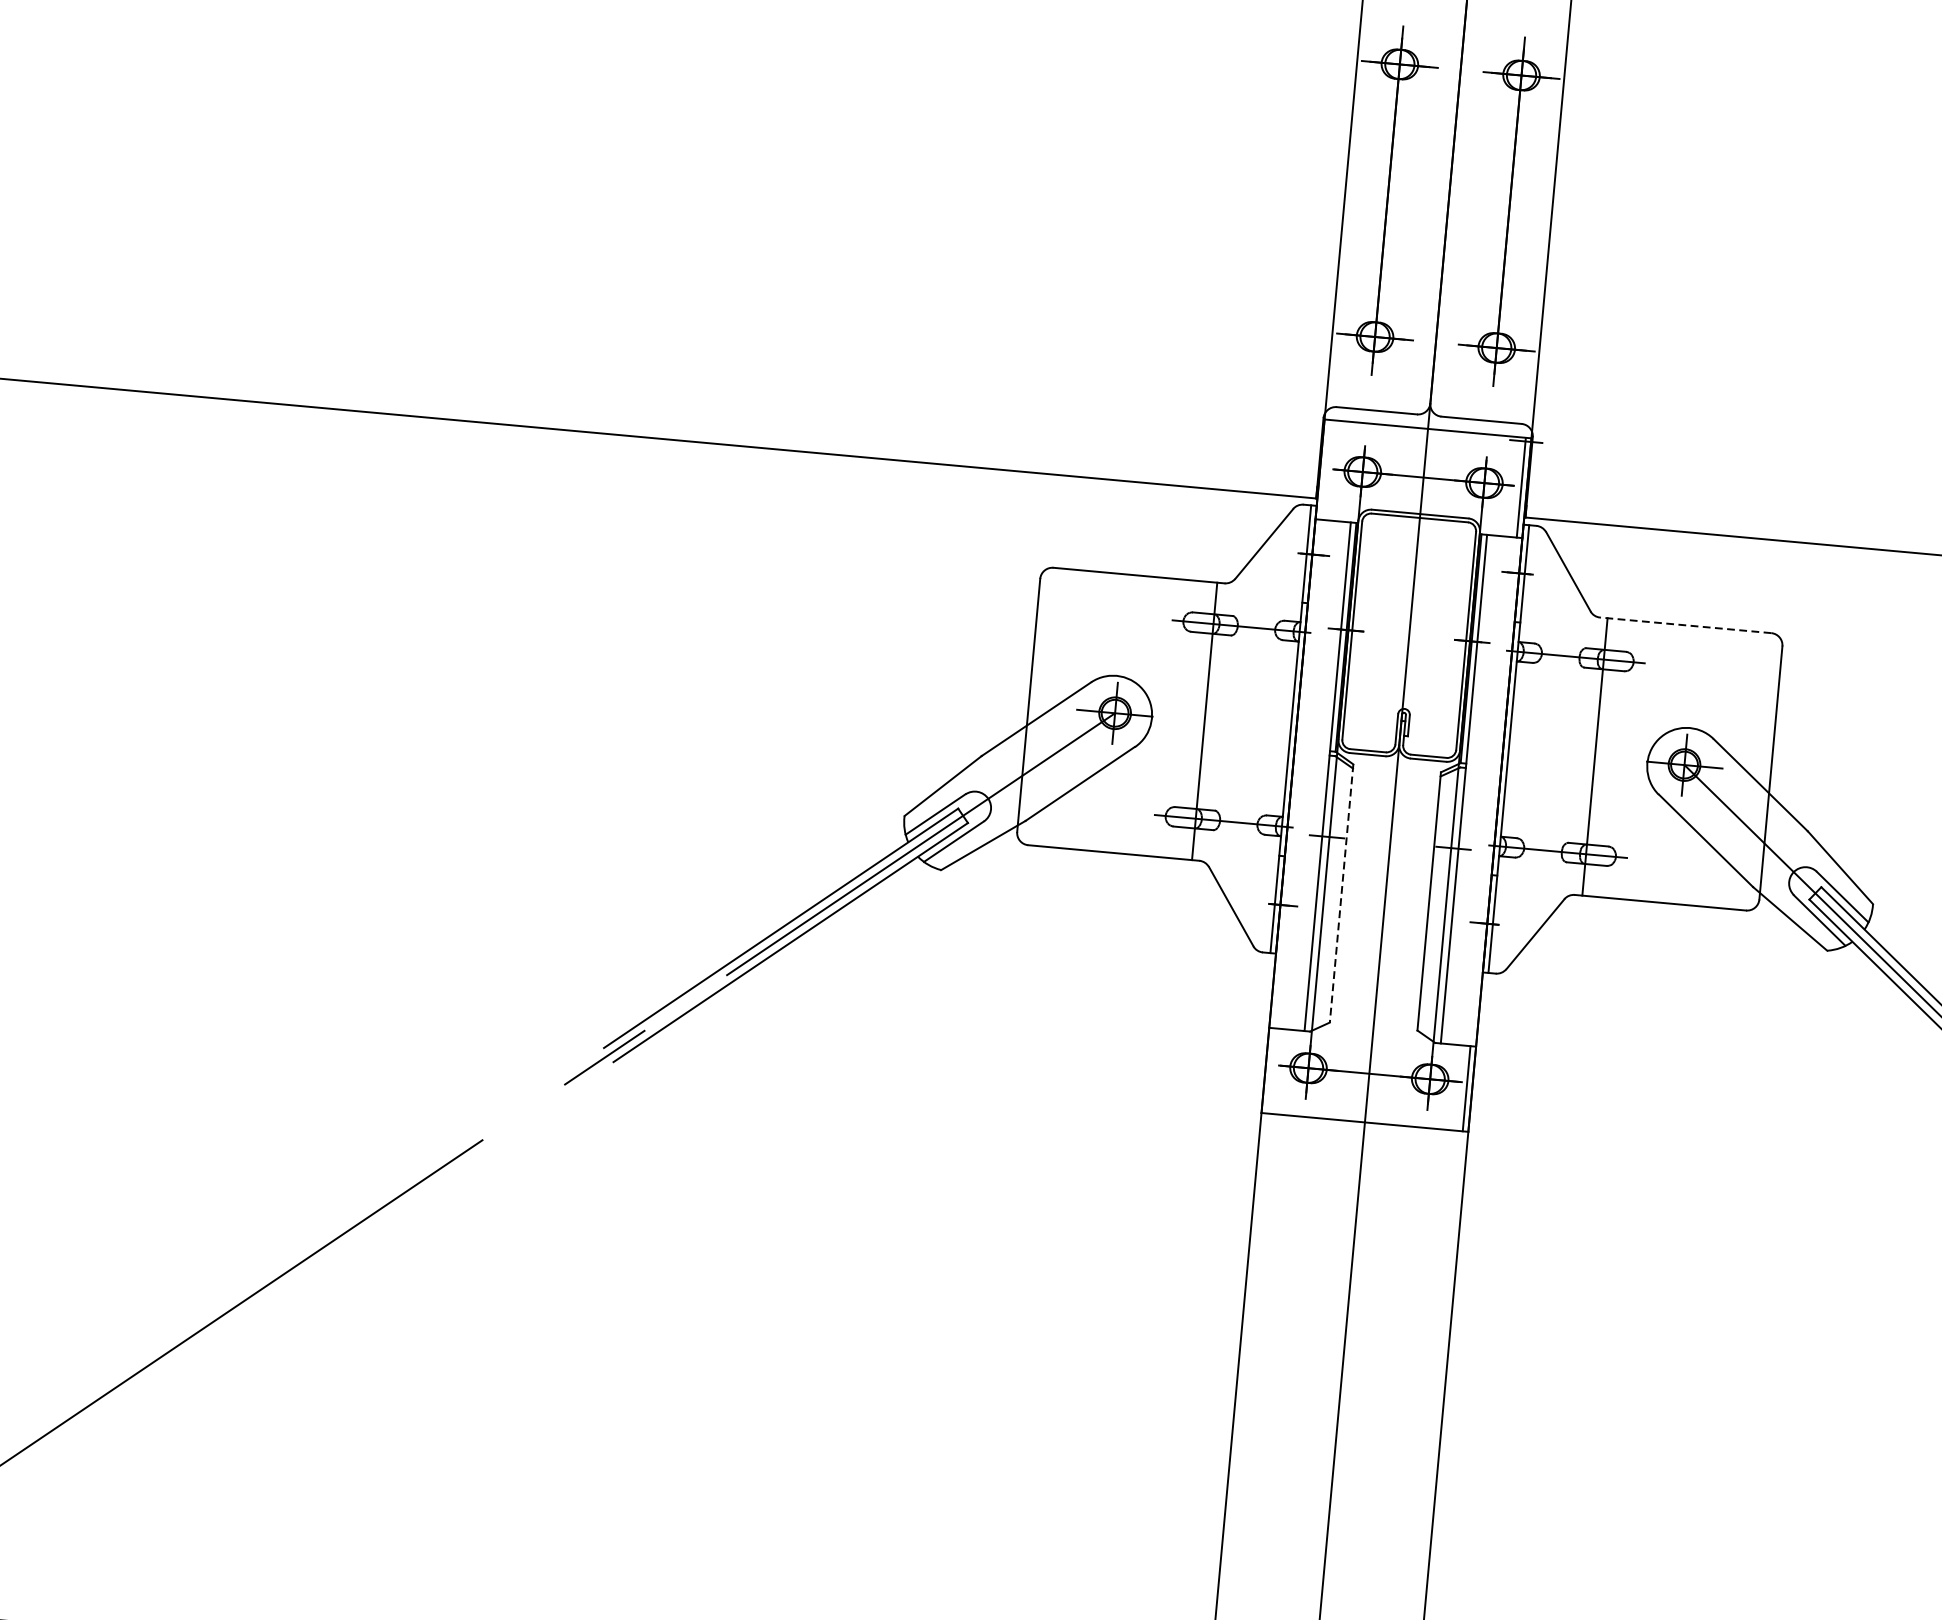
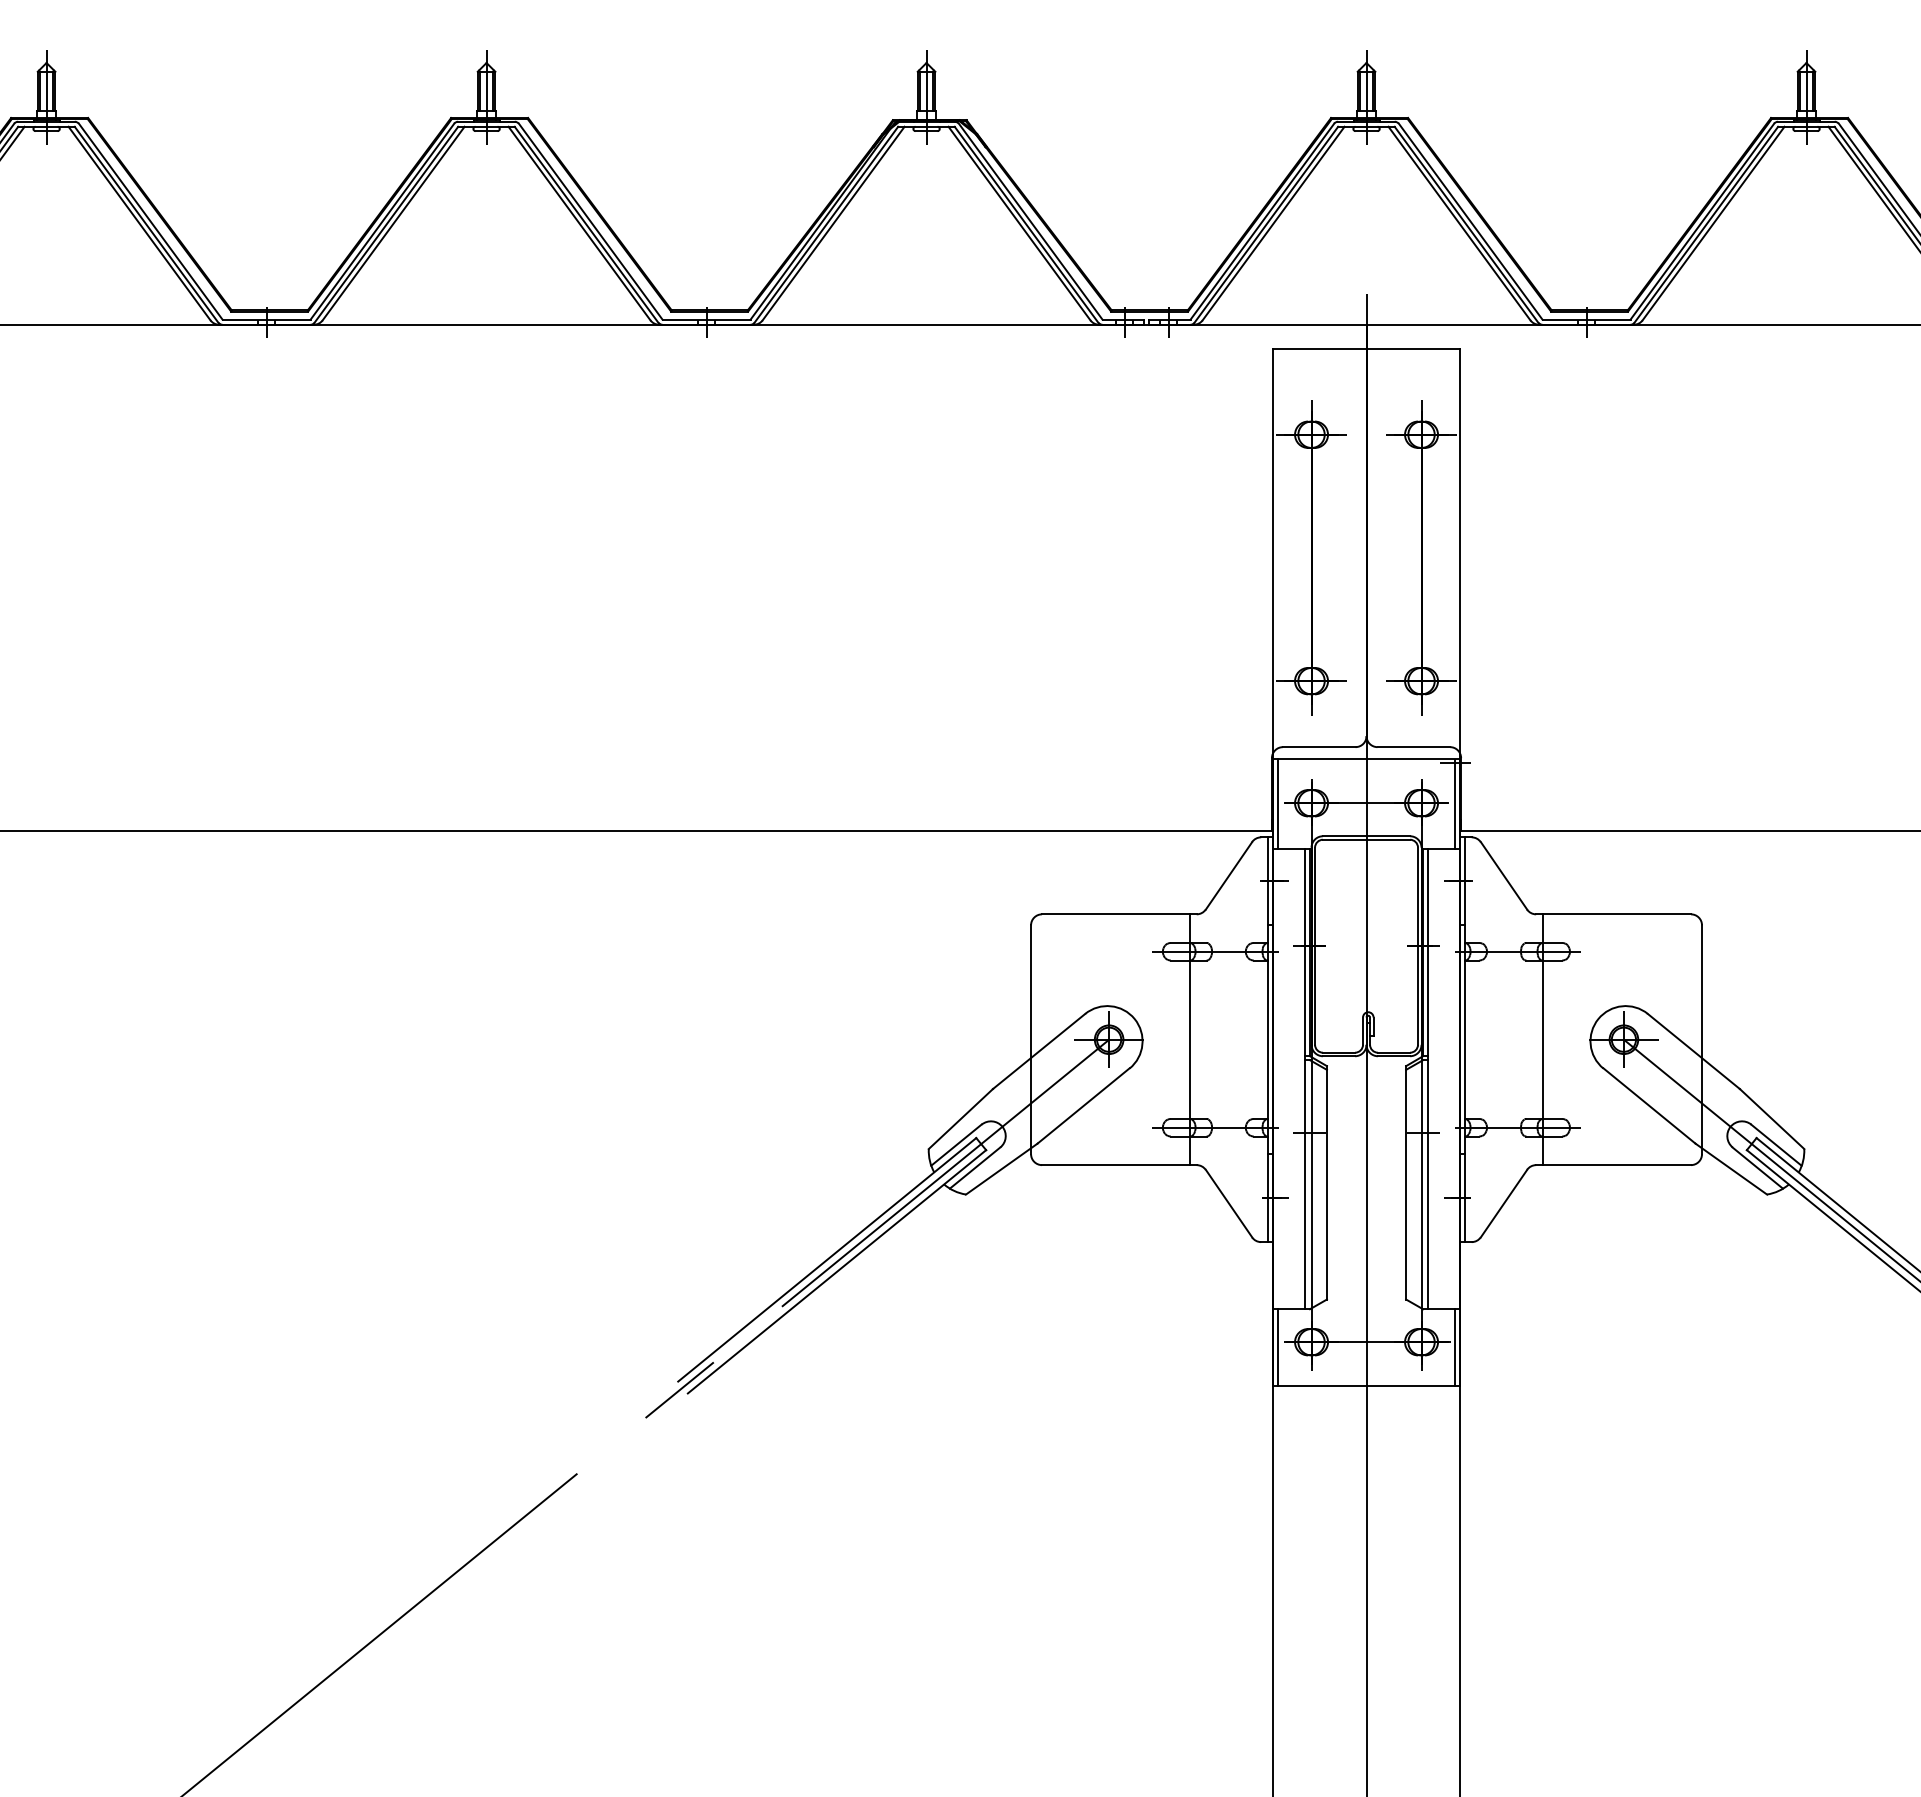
line: (1326, 470) -> (1278, 804), added
line: (1685, 625) -> (1613, 914), dashed -> solid
line: (1341, 893) -> (1326, 1182), dashed -> solid
line: (1271, 1070) -> (1278, 1347), added

